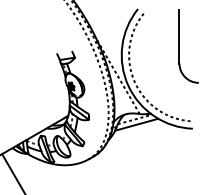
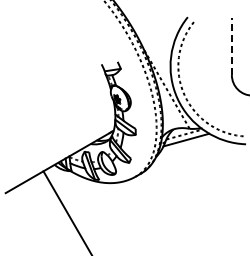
line: (179, 36) -> (231, 46), solid -> dashed

